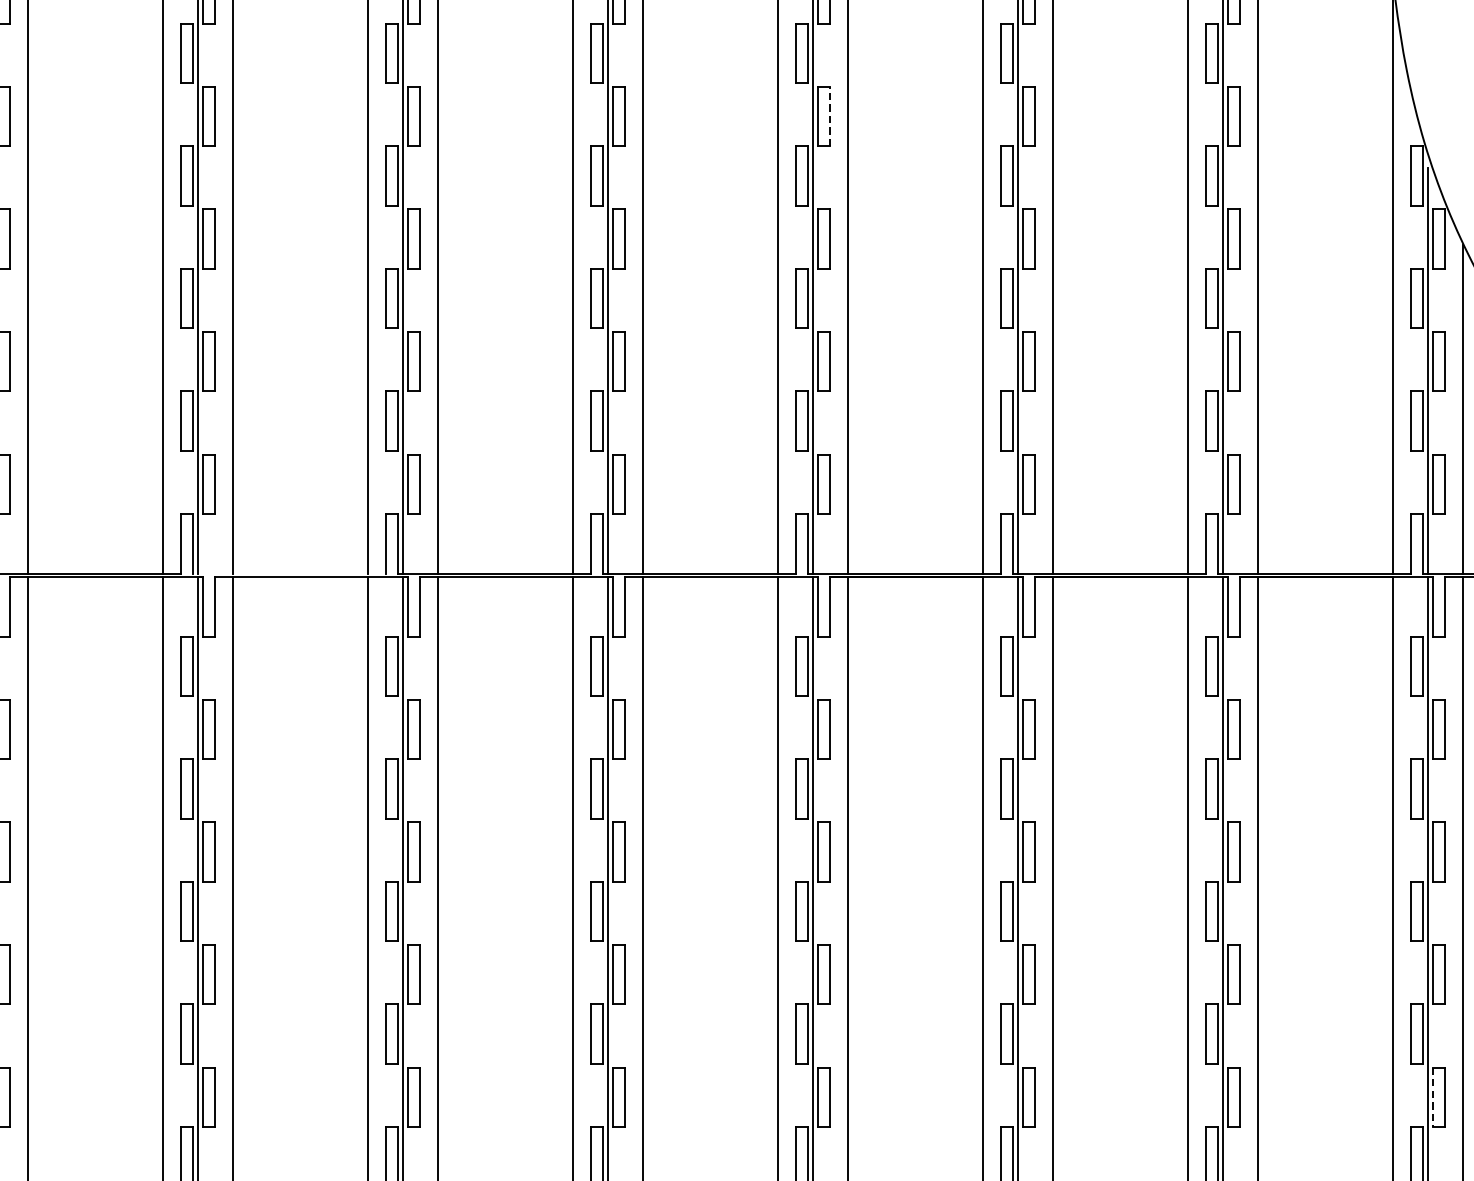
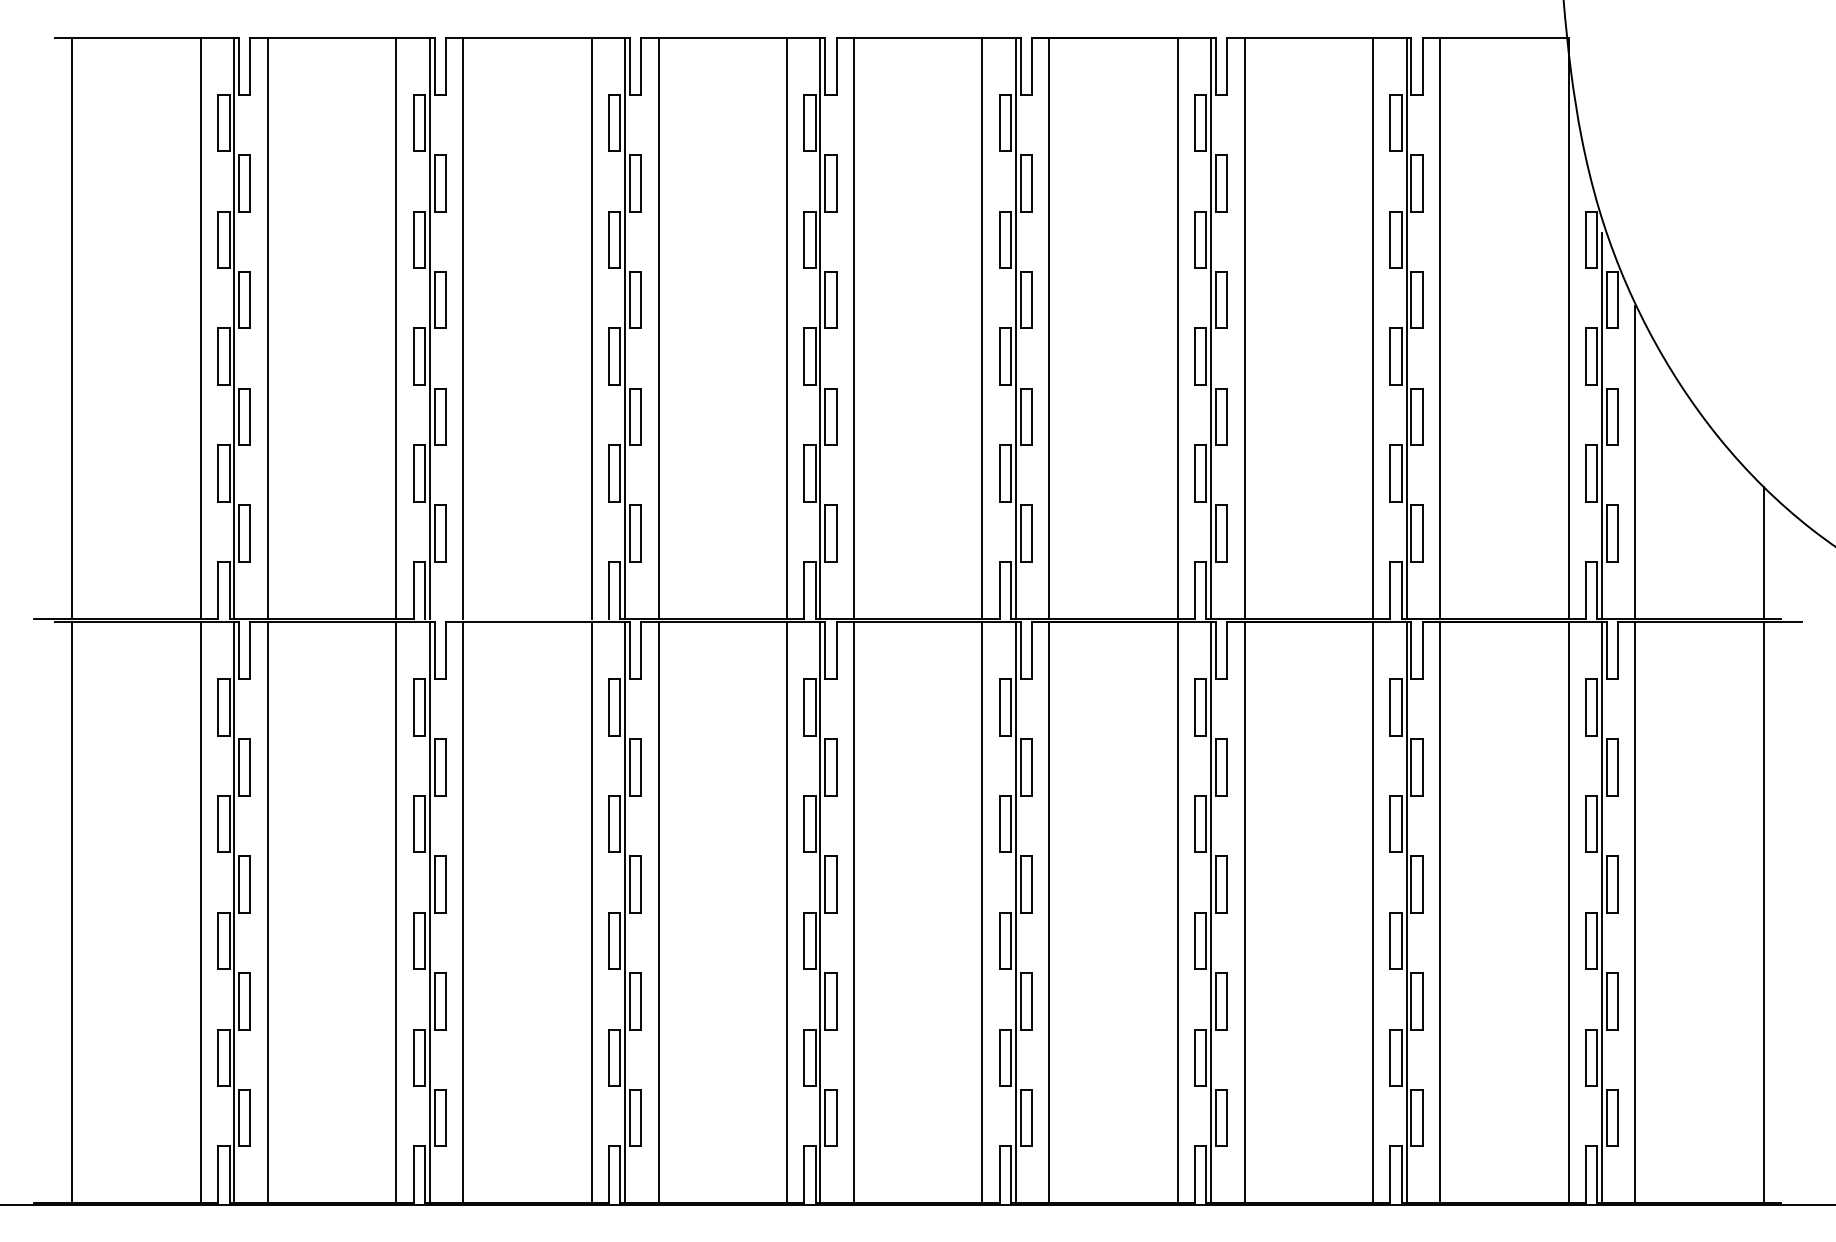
line: (829, 115) -> (1031, 182), dashed -> solid
line: (1432, 1097) -> (1606, 1118), dashed -> solid

